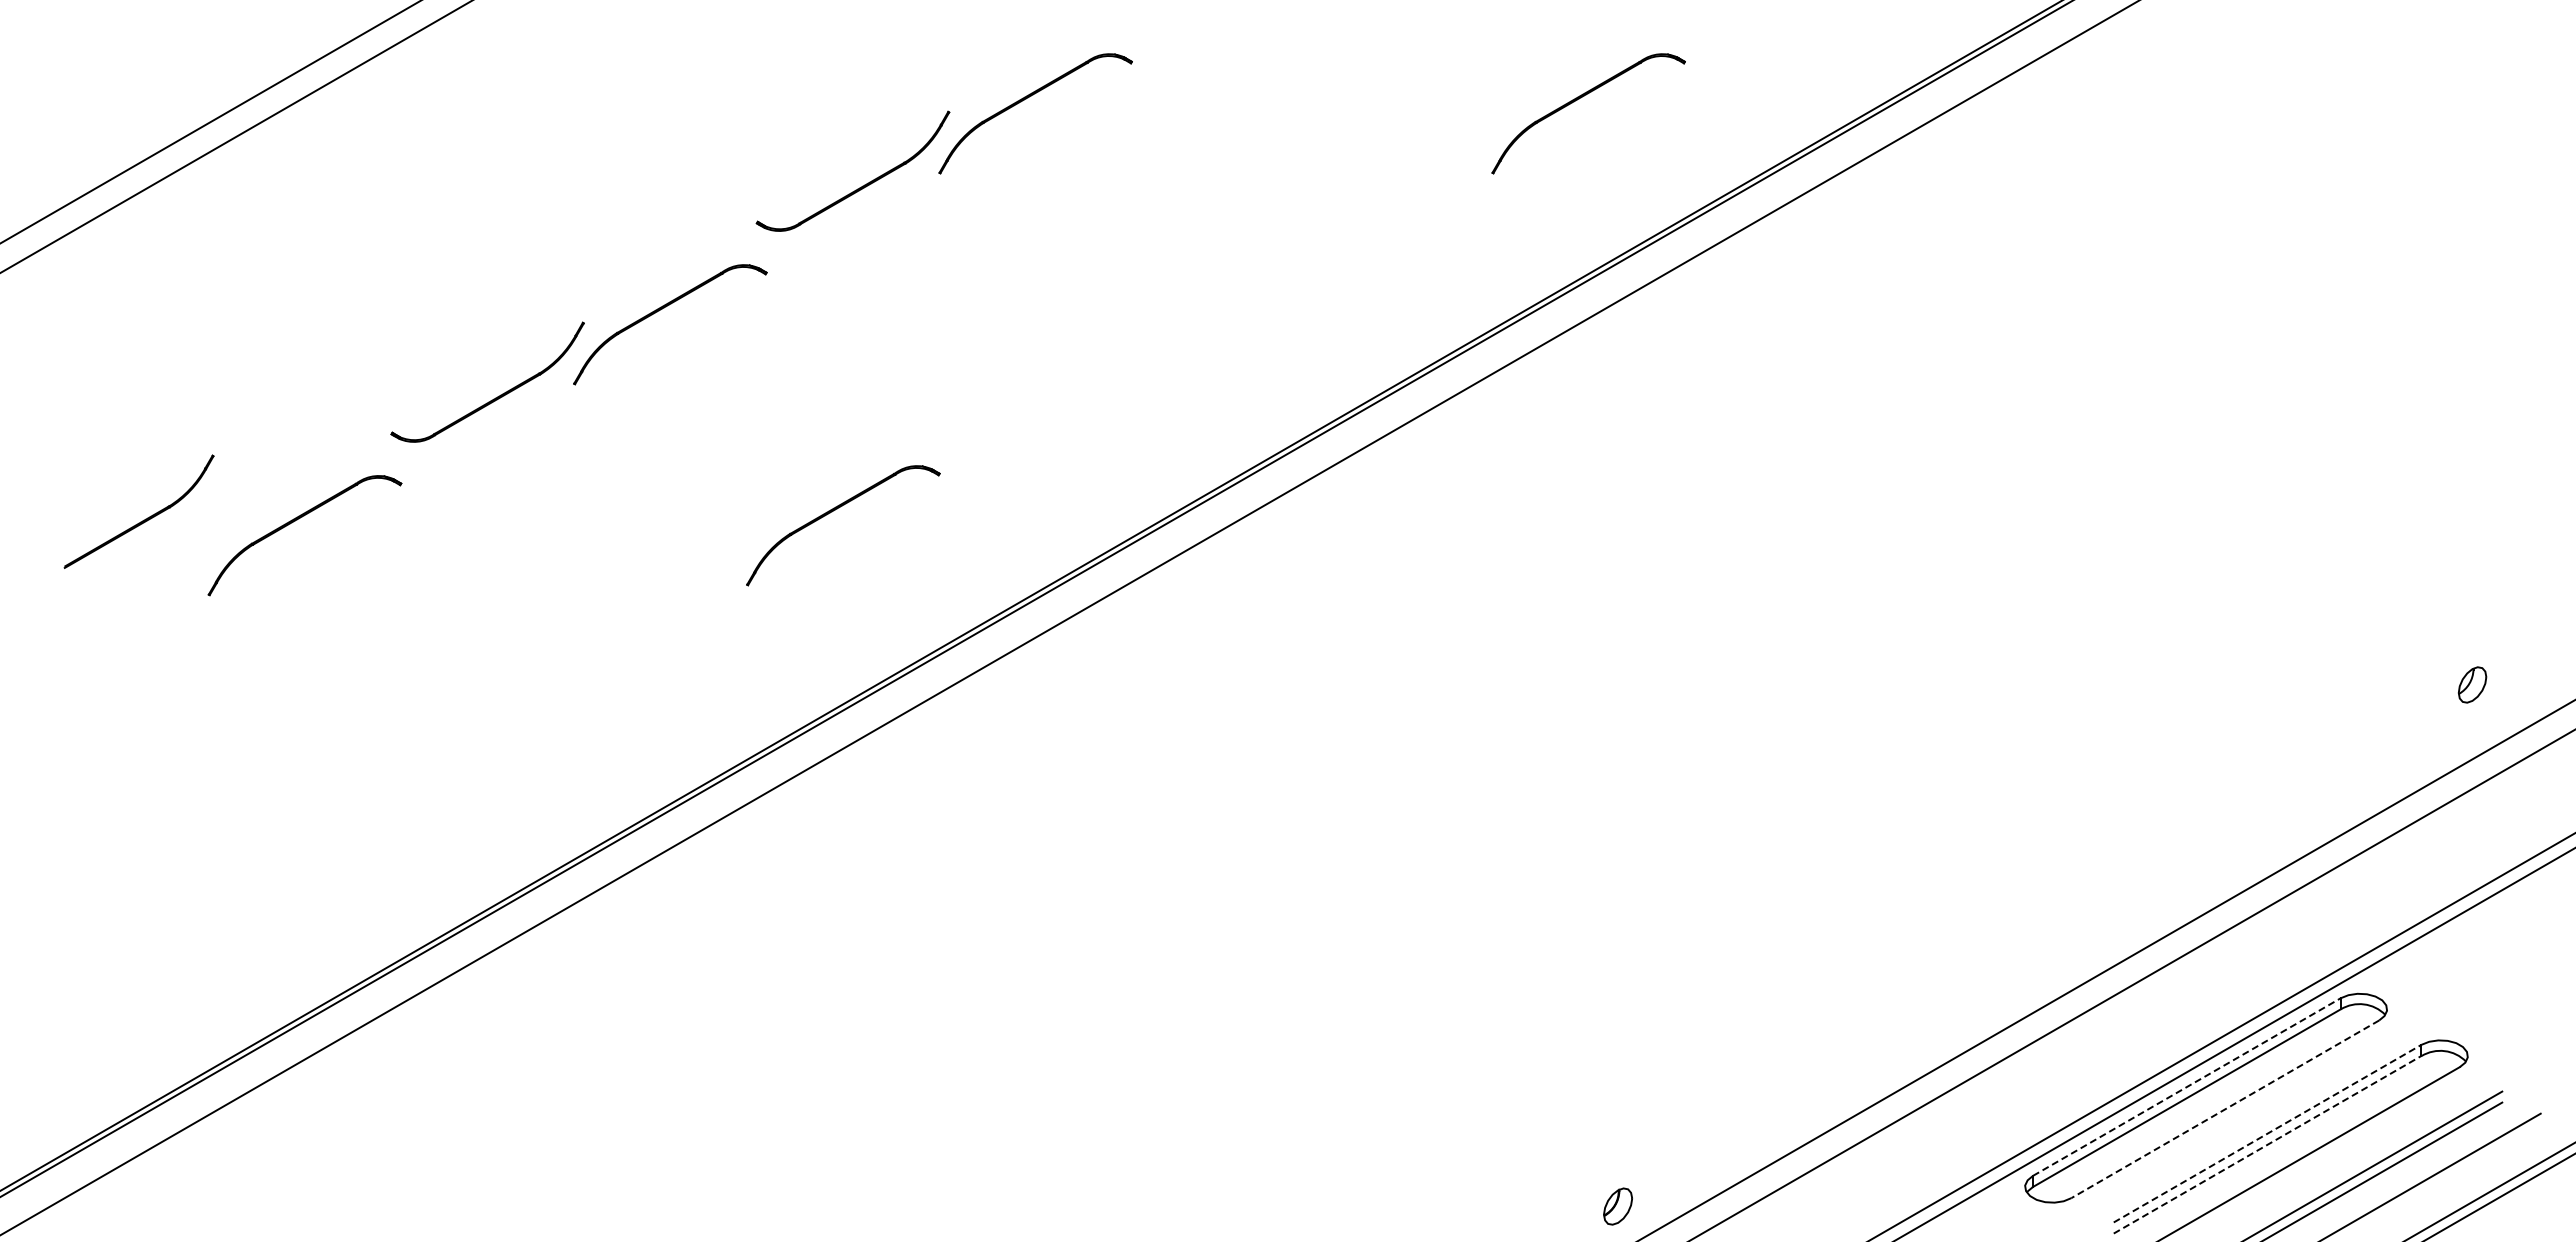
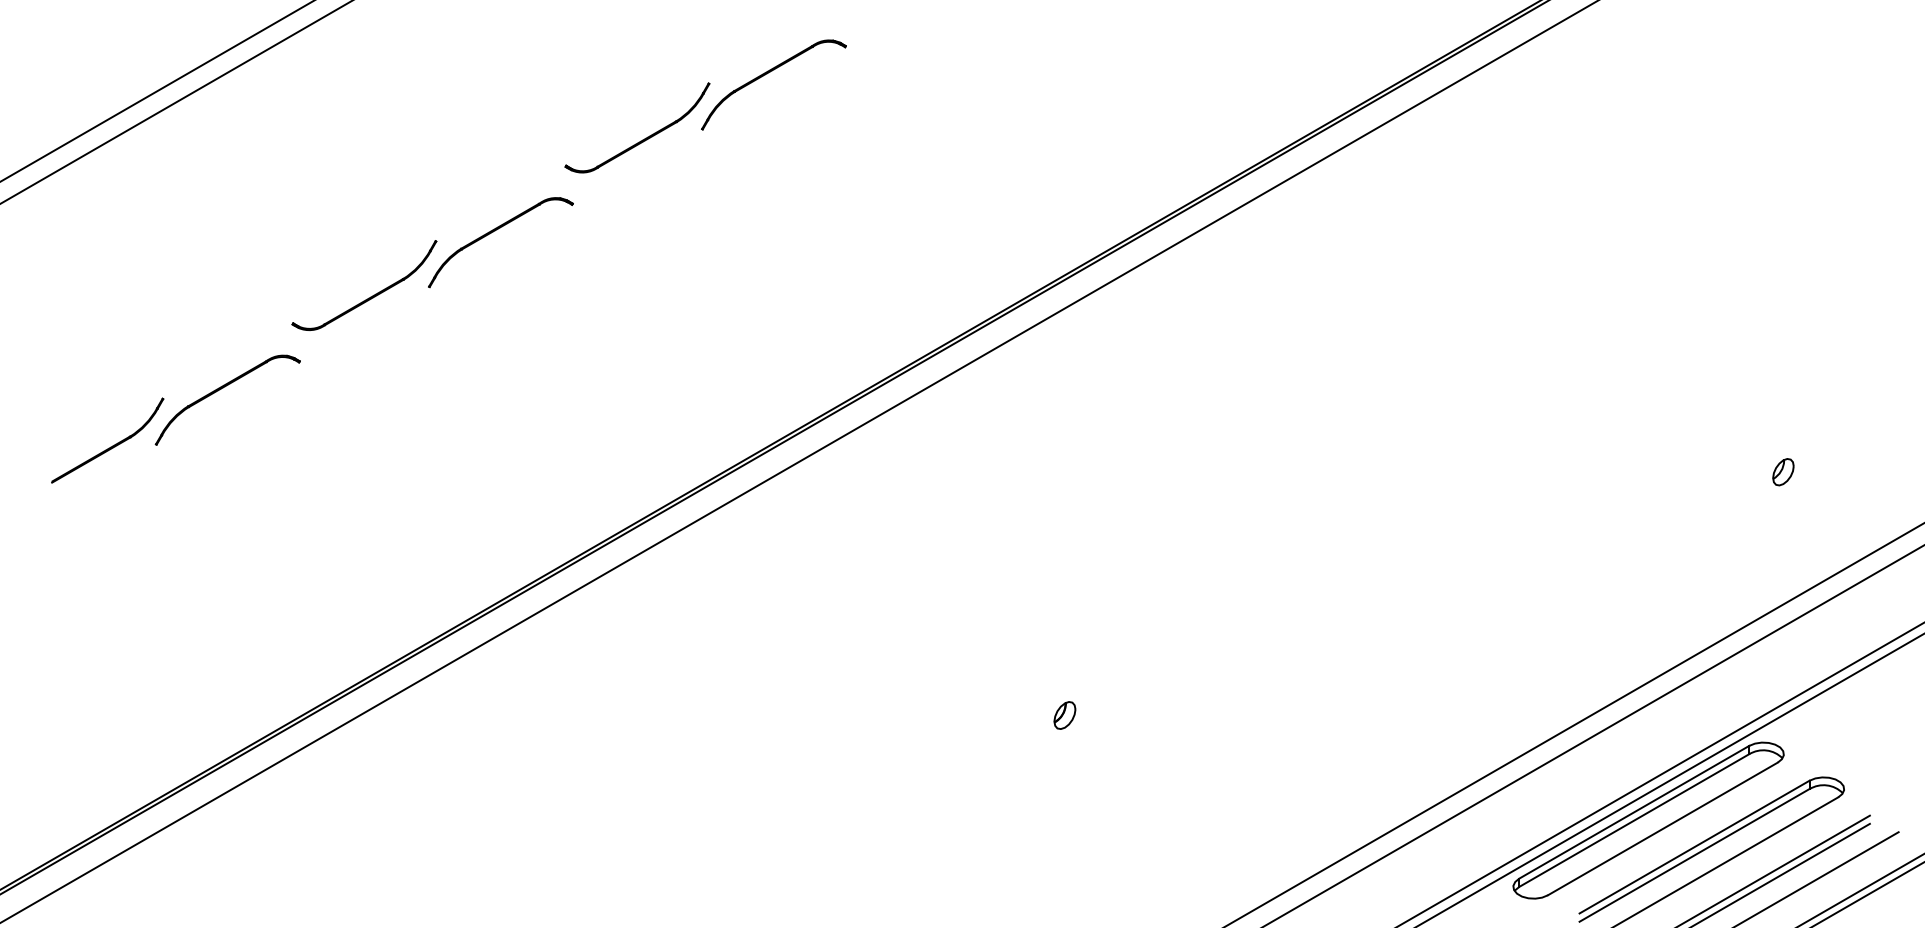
part: (1581, 98) -> (1181, 73), removed
part: (835, 510) -> (624, 381), removed
part: (142, 520) -> (110, 447), moved
part: (2472, 684) -> (1783, 471), moved
line: (2186, 1087) -> (1633, 812), dashed -> solid
line: (2225, 1109) -> (1663, 829), dashed -> solid
line: (2267, 1133) -> (1694, 846), dashed -> solid
line: (2267, 1144) -> (1694, 855), dashed -> solid
part: (1617, 1206) -> (1064, 715), moved

